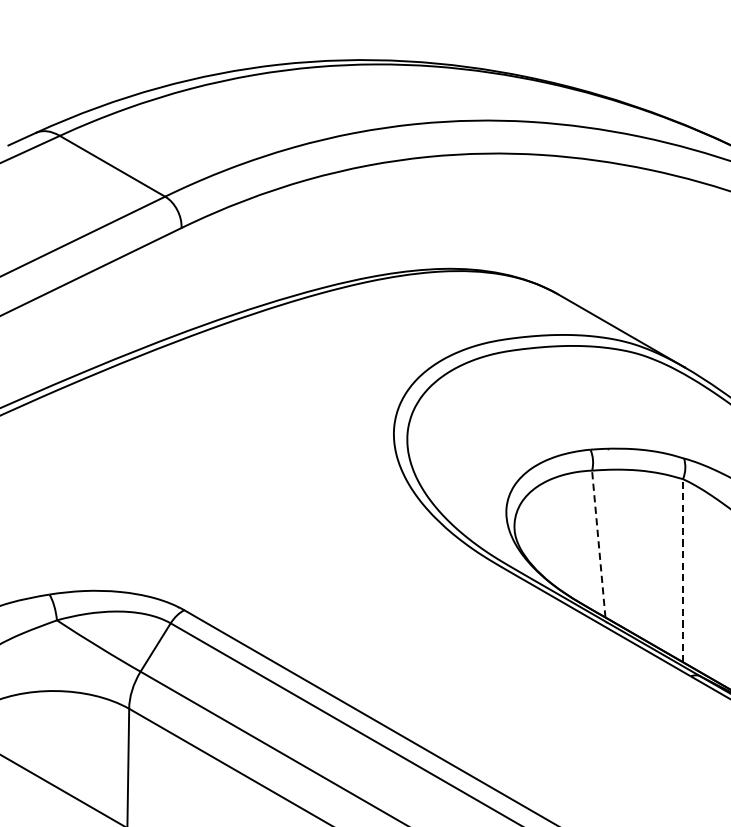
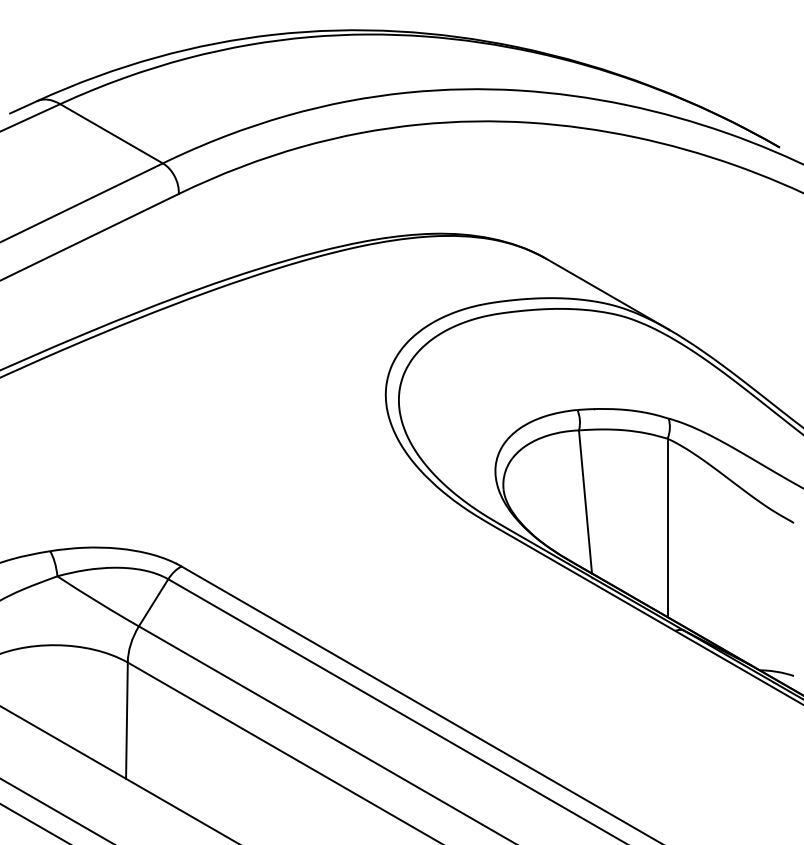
line: (598, 544) -> (585, 502), dashed -> solid
line: (682, 570) -> (667, 527), dashed -> solid

